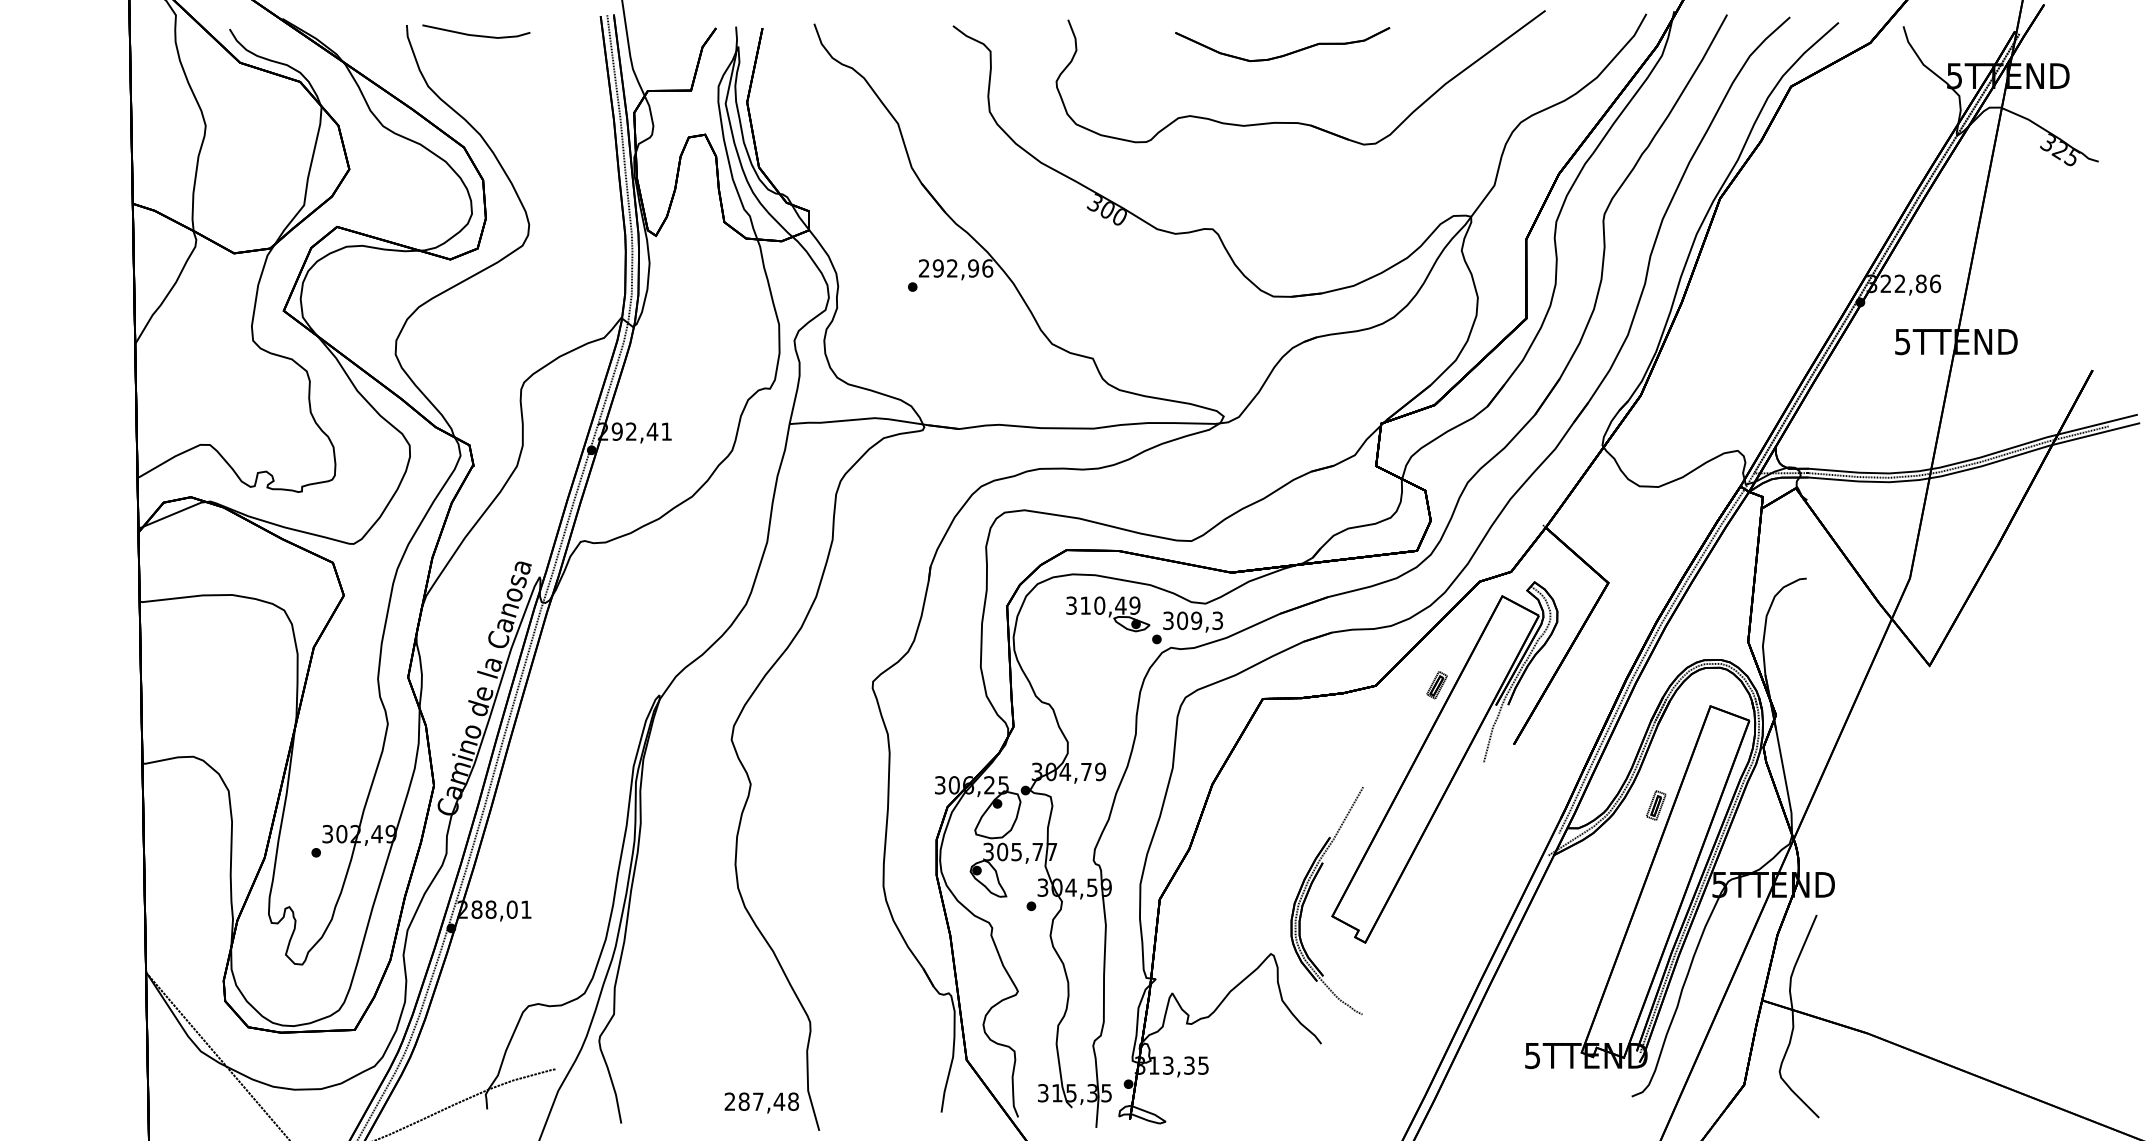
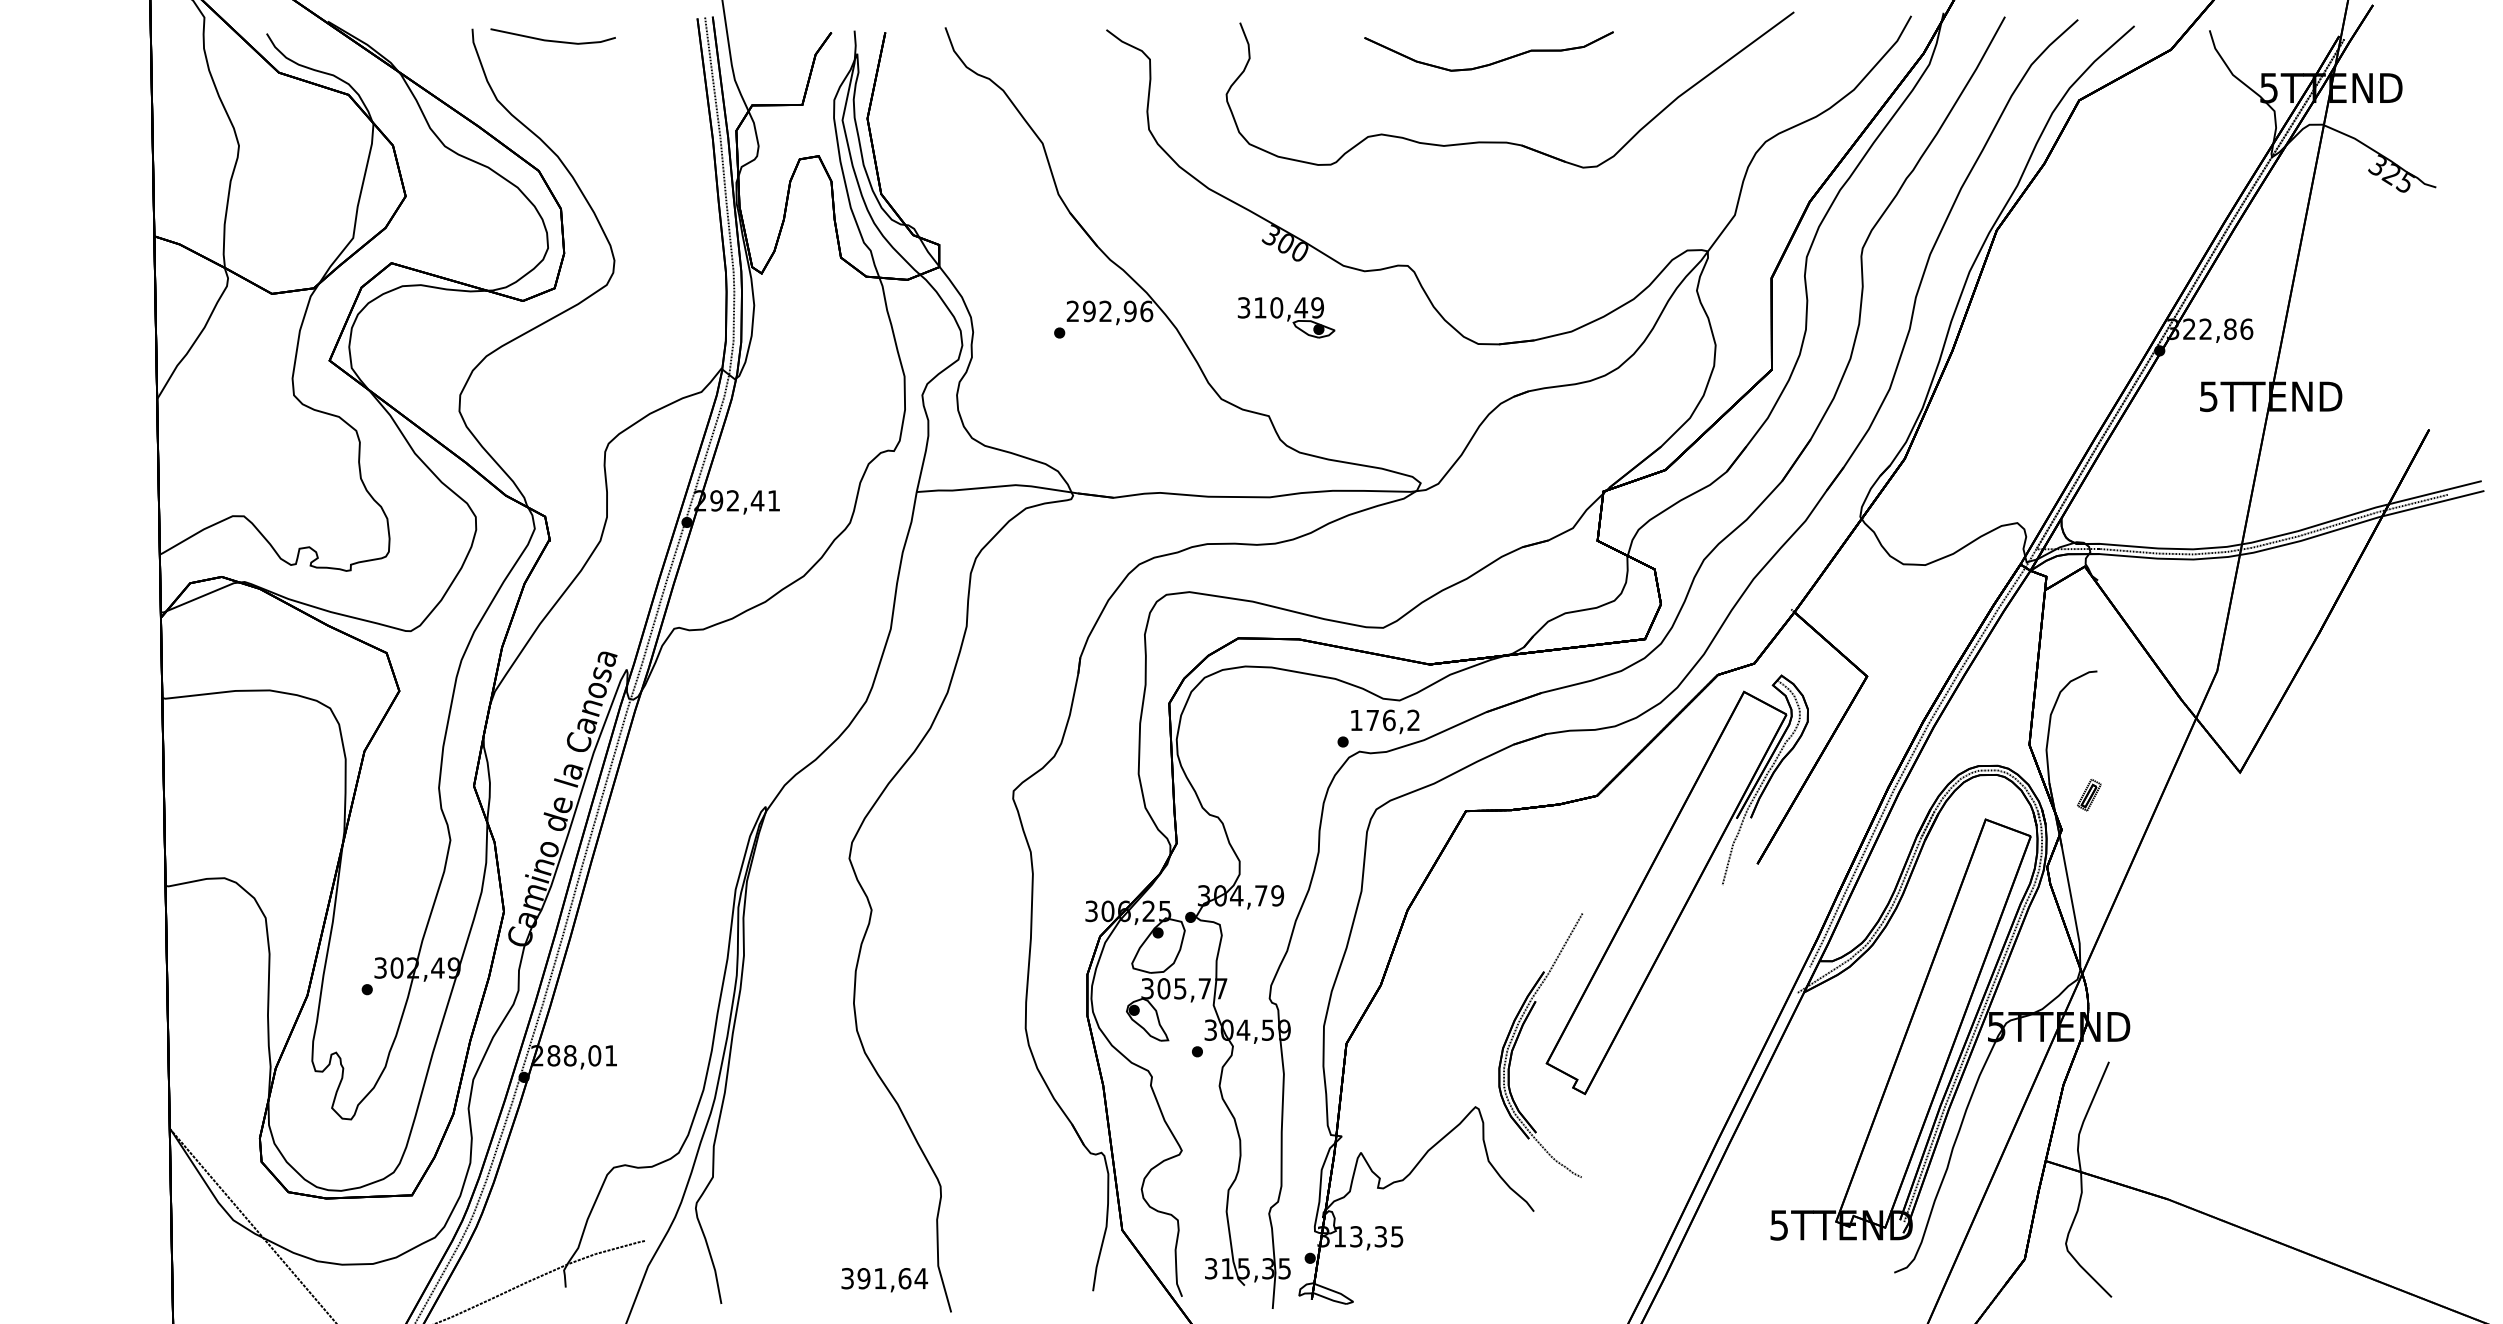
part: (1108, 614) -> (1286, 317), moved
text: (1192, 620) -> (1384, 720), 309,3 -> 176,2
part: (1437, 685) -> (2089, 795), moved
part: (1656, 805) -> (1922, 934), removed
text: (761, 1101) -> (884, 1278), 287,48 -> 391,64

